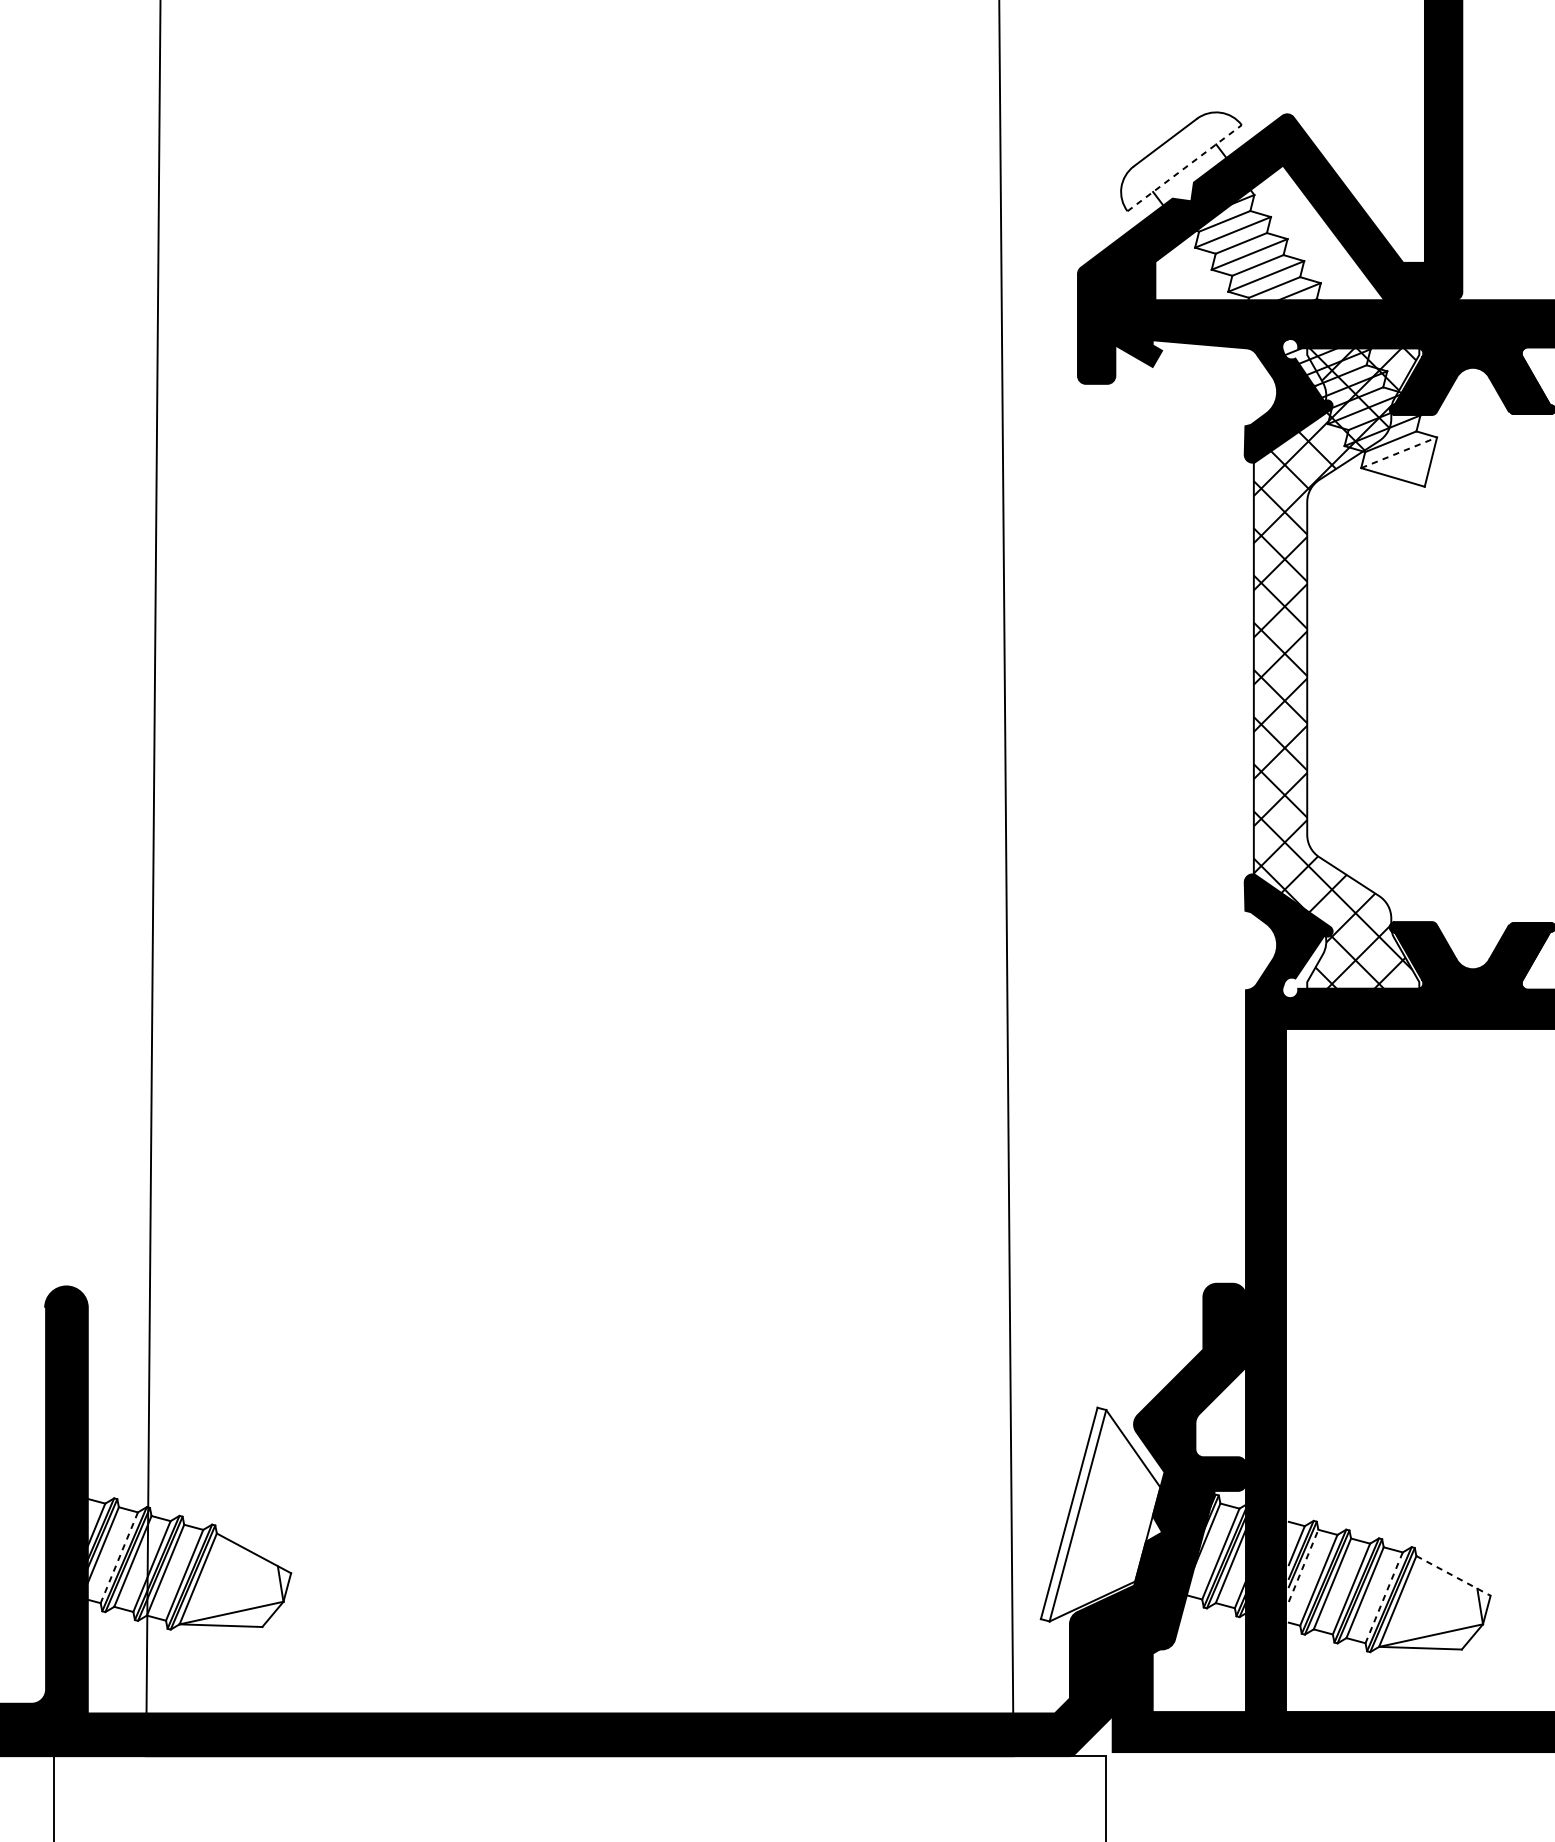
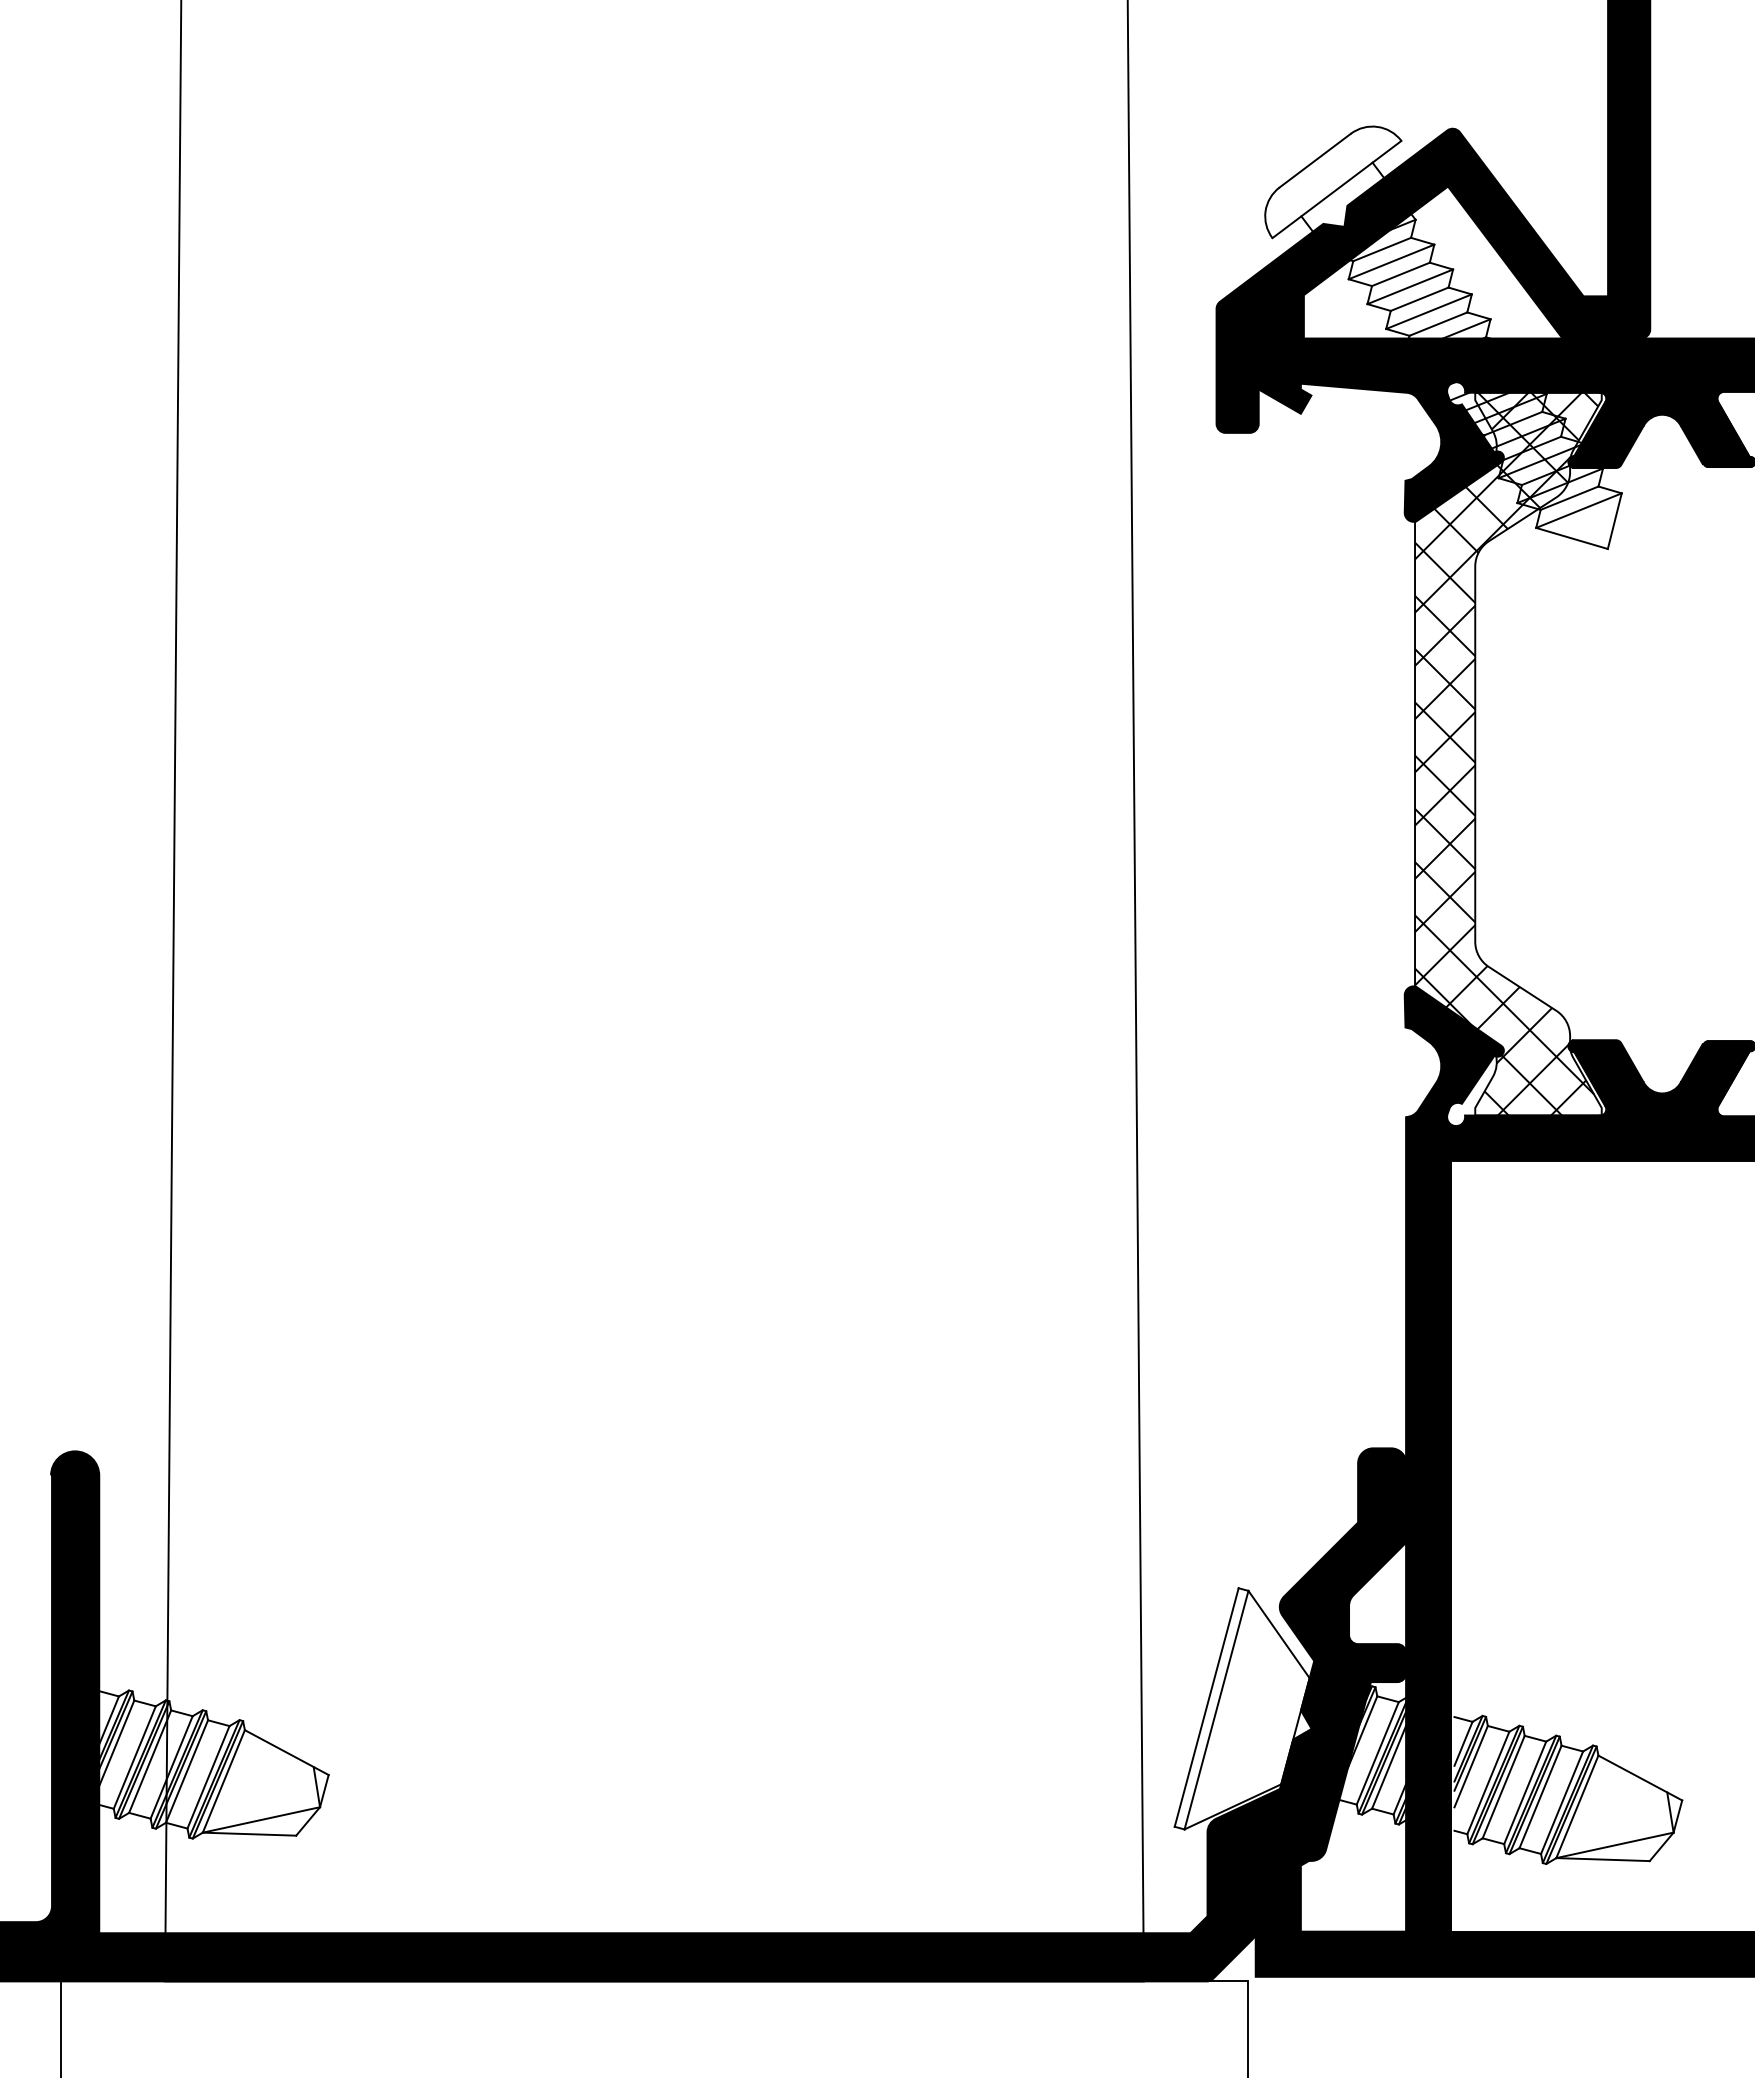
line: (1184, 168) -> (1336, 189), dashed -> solid
line: (1399, 452) -> (1579, 510), dashed -> solid
line: (119, 1558) -> (134, 1758), dashed -> solid
line: (1303, 1565) -> (1471, 1766), dashed -> solid
line: (1453, 1576) -> (1640, 1778), dashed -> solid
line: (1383, 1598) -> (1561, 1803), dashed -> solid

